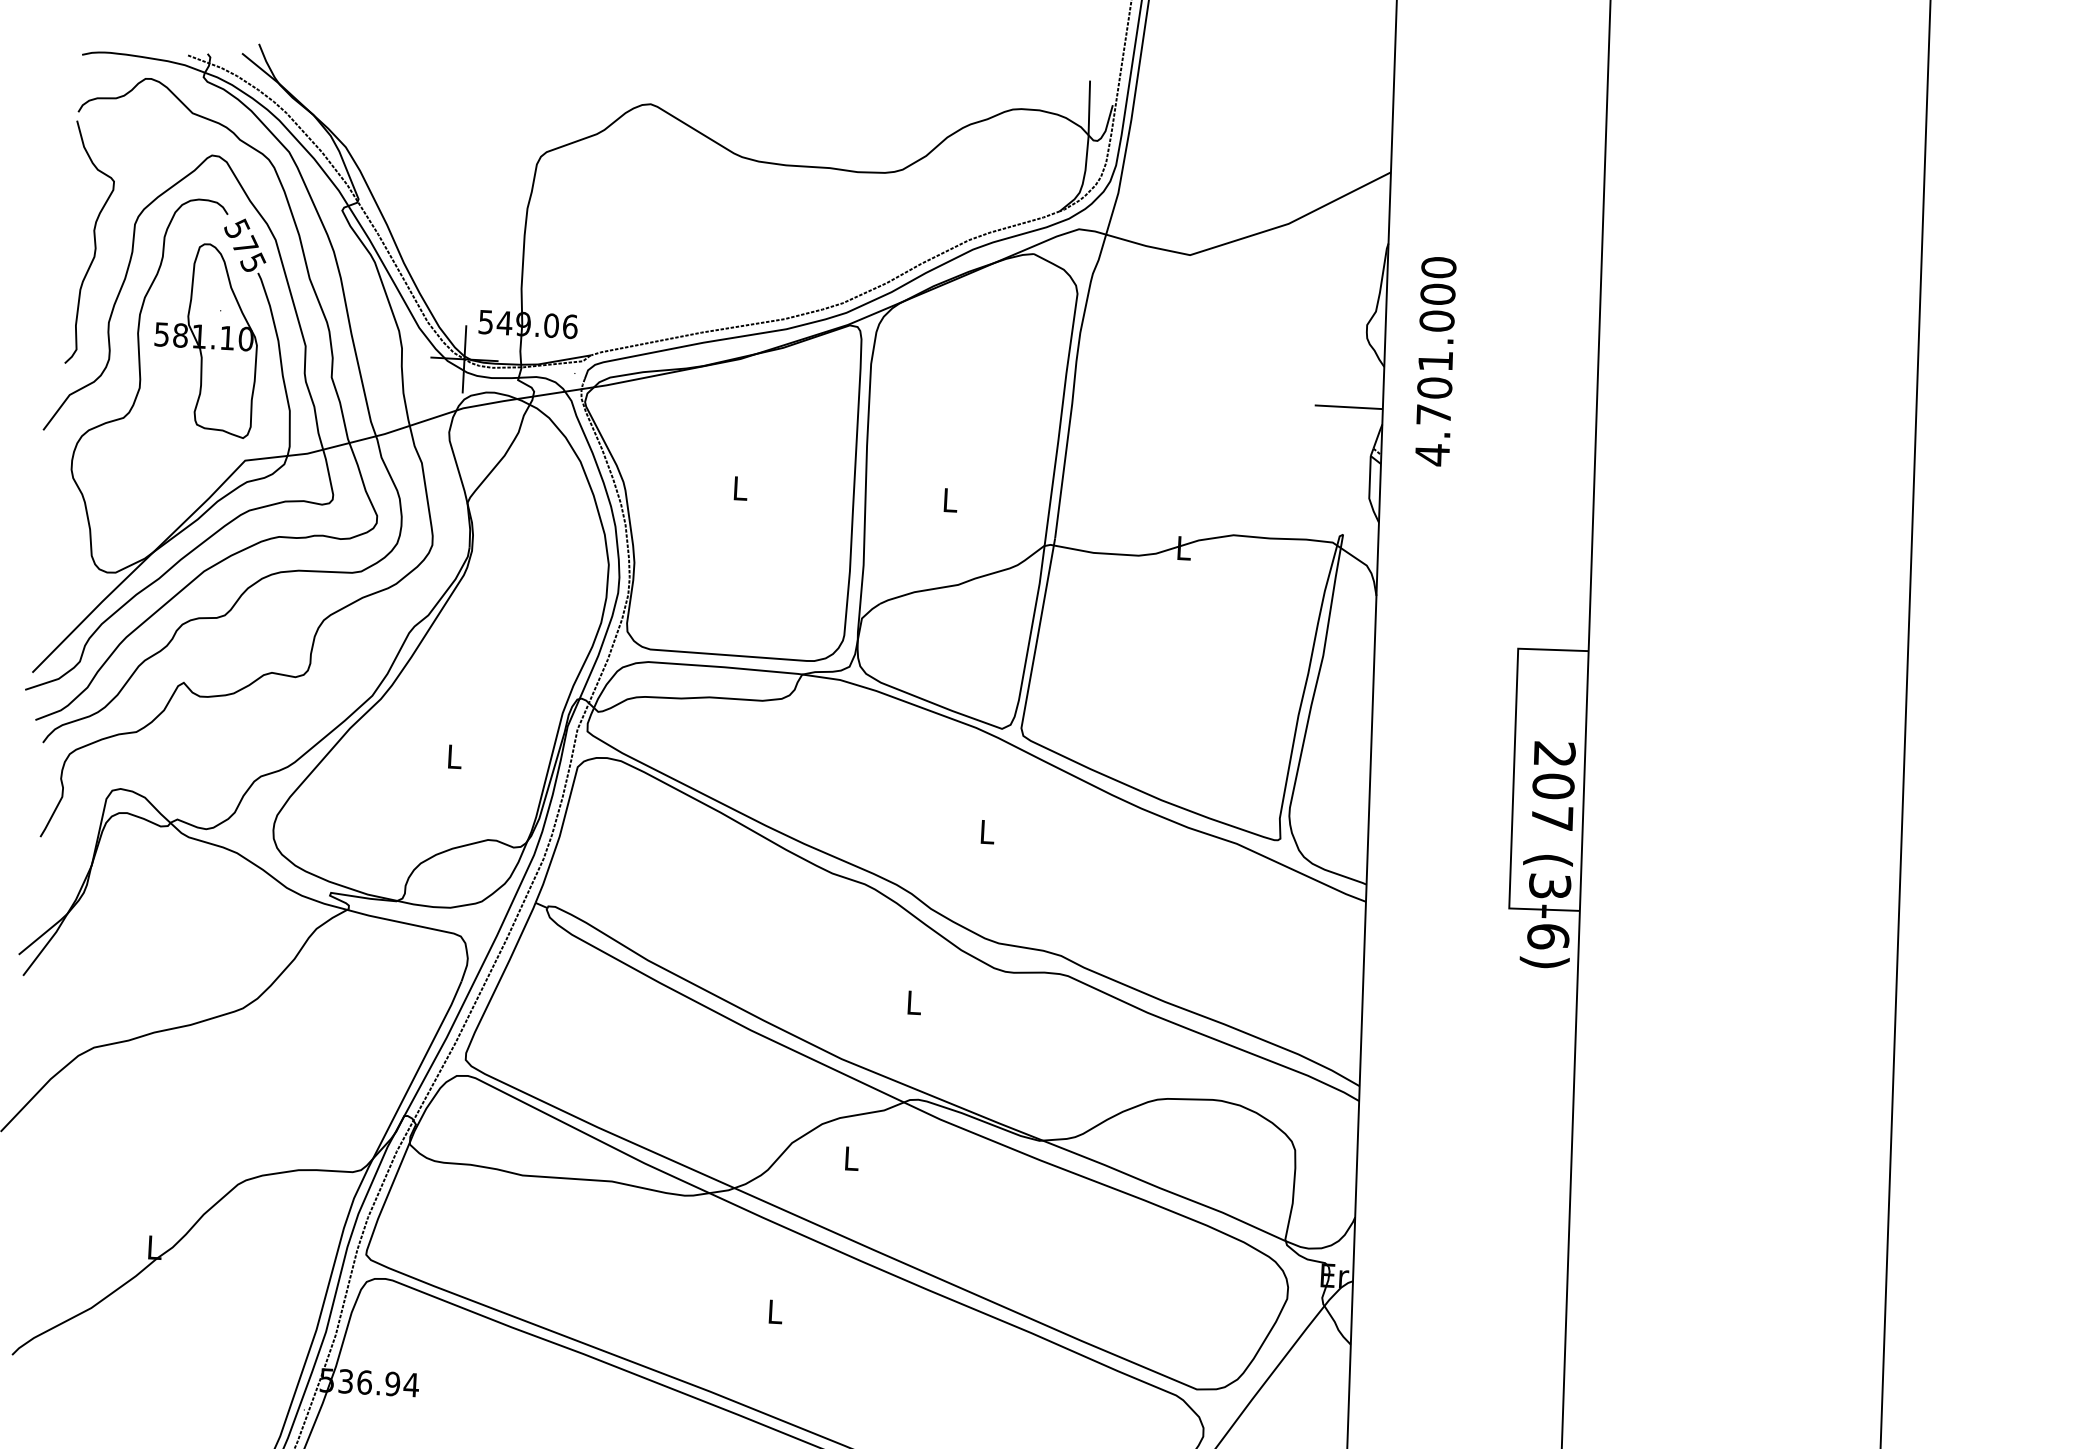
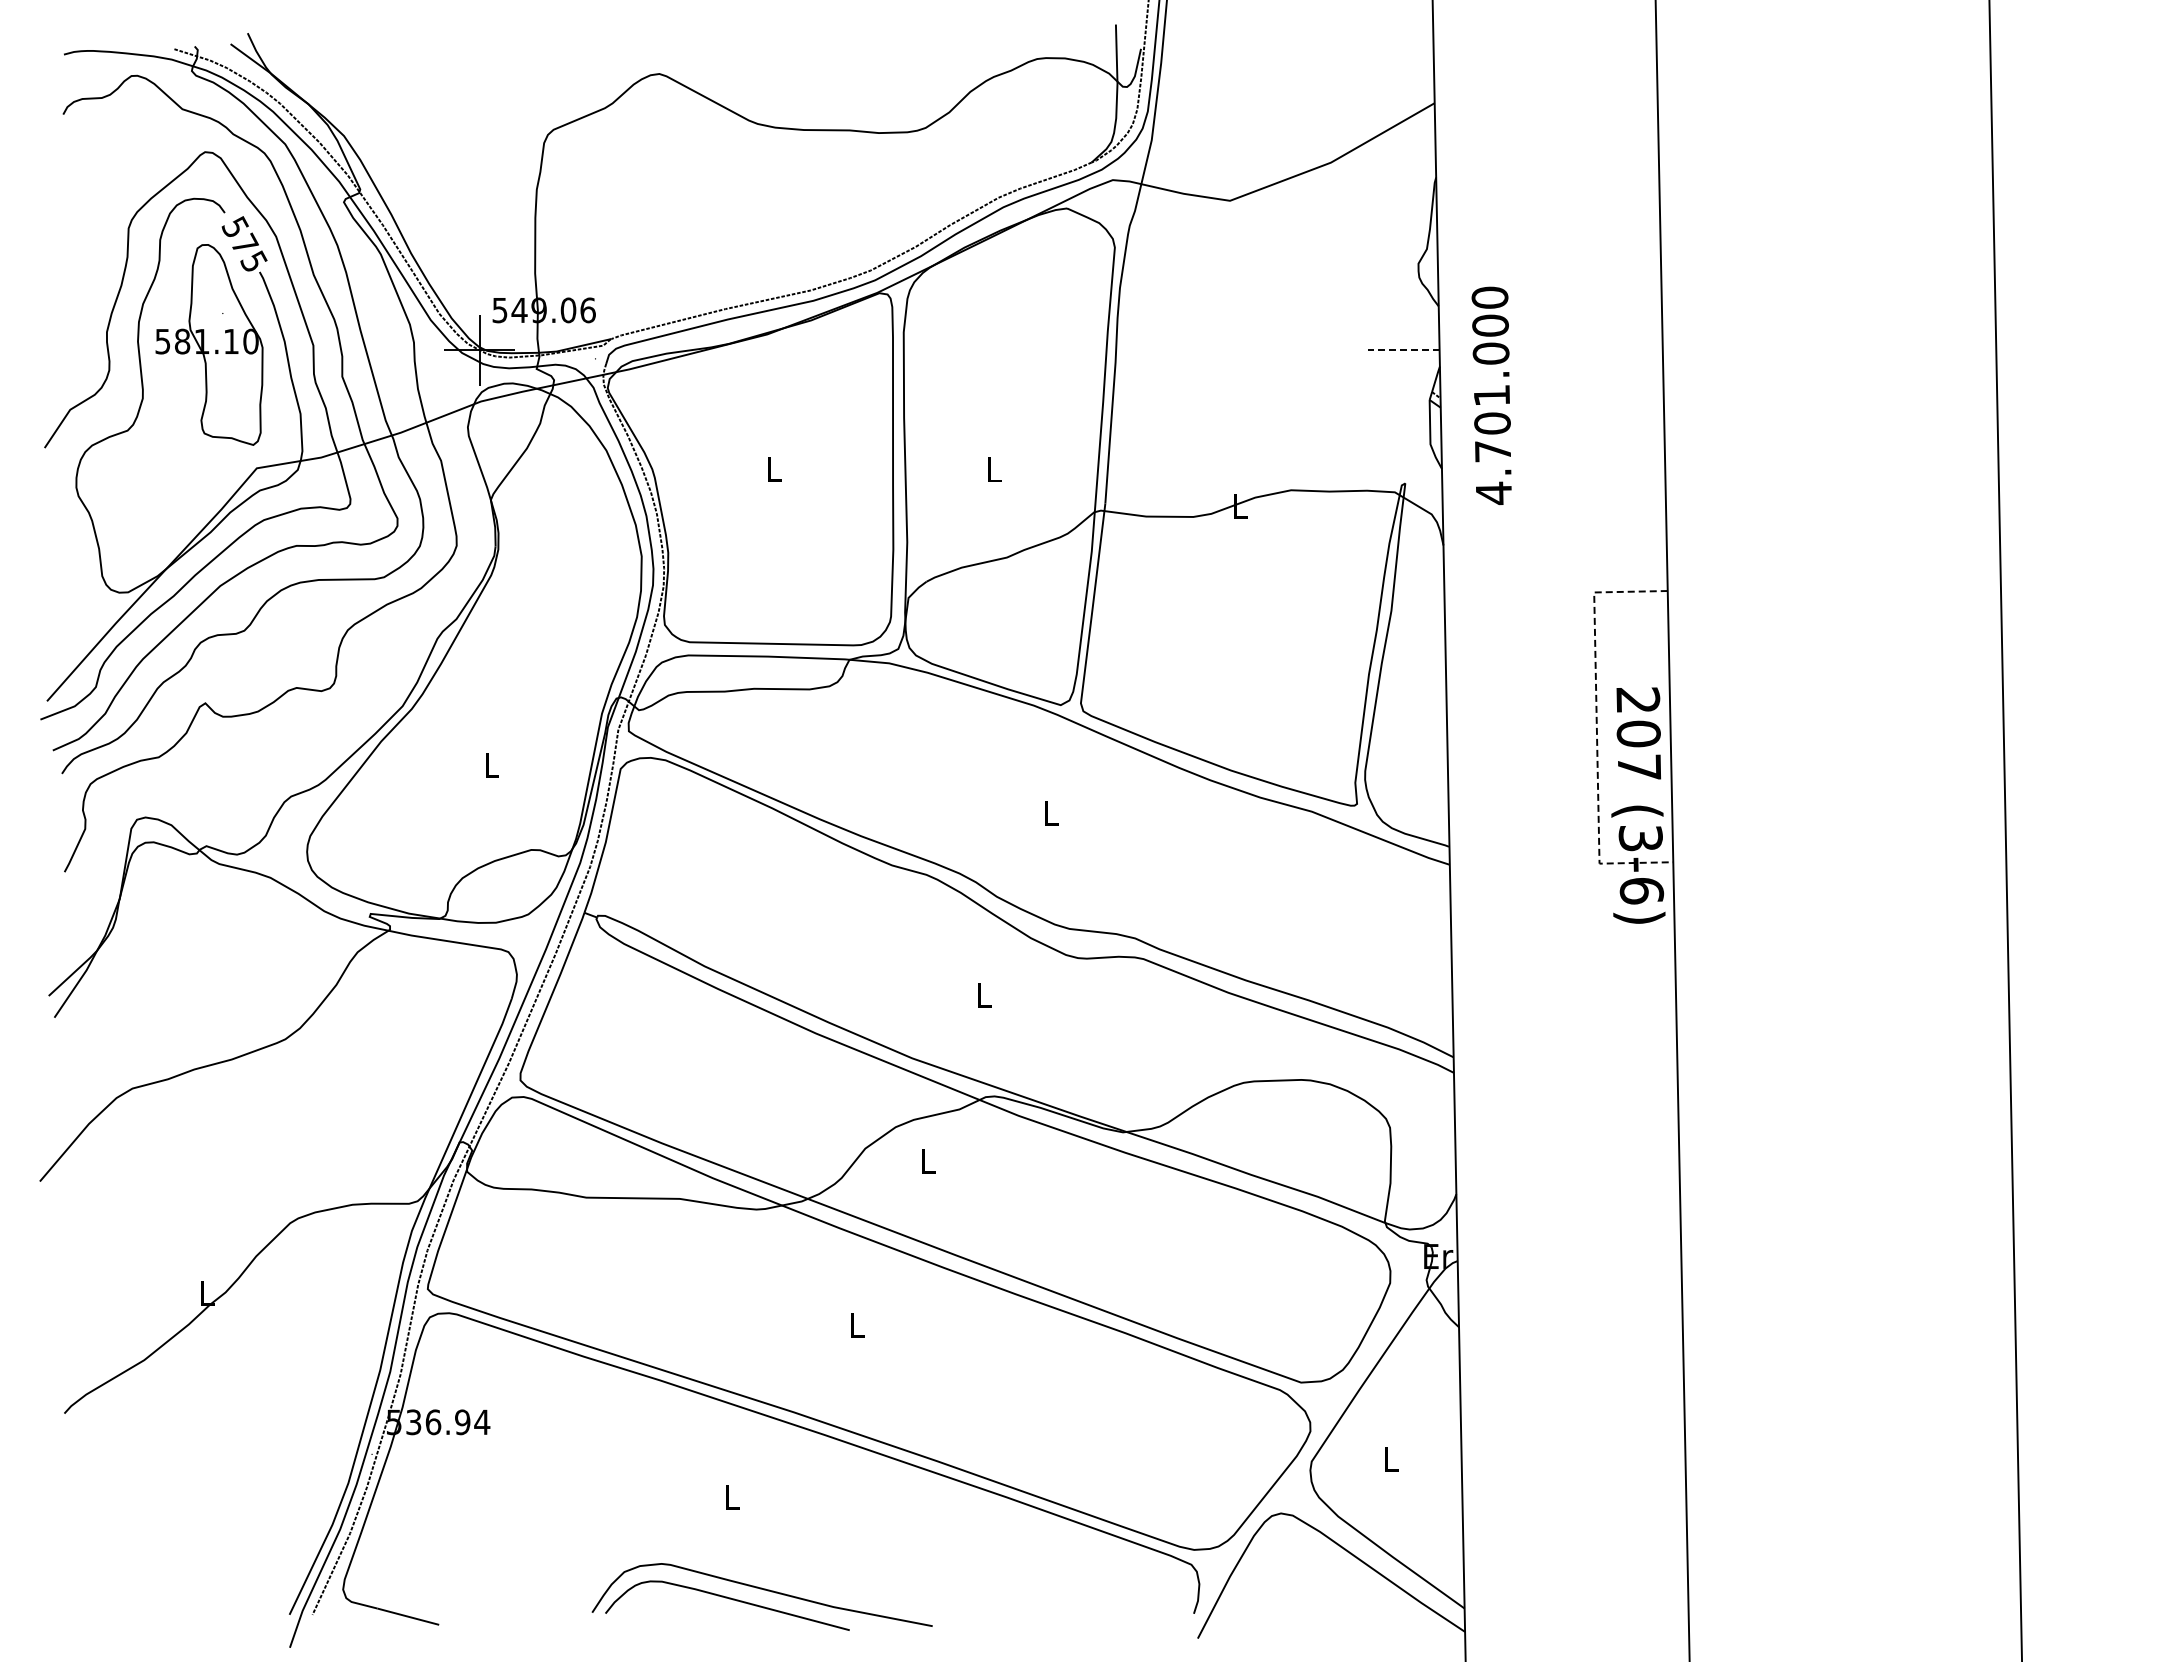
curve: (94, 243) -> (87, 250), removed
text: (1435, 361) -> (1491, 395), moved
line: (1349, 407) -> (1404, 350), solid -> dashed
line: (1513, 778) -> (1596, 728), solid -> dashed

